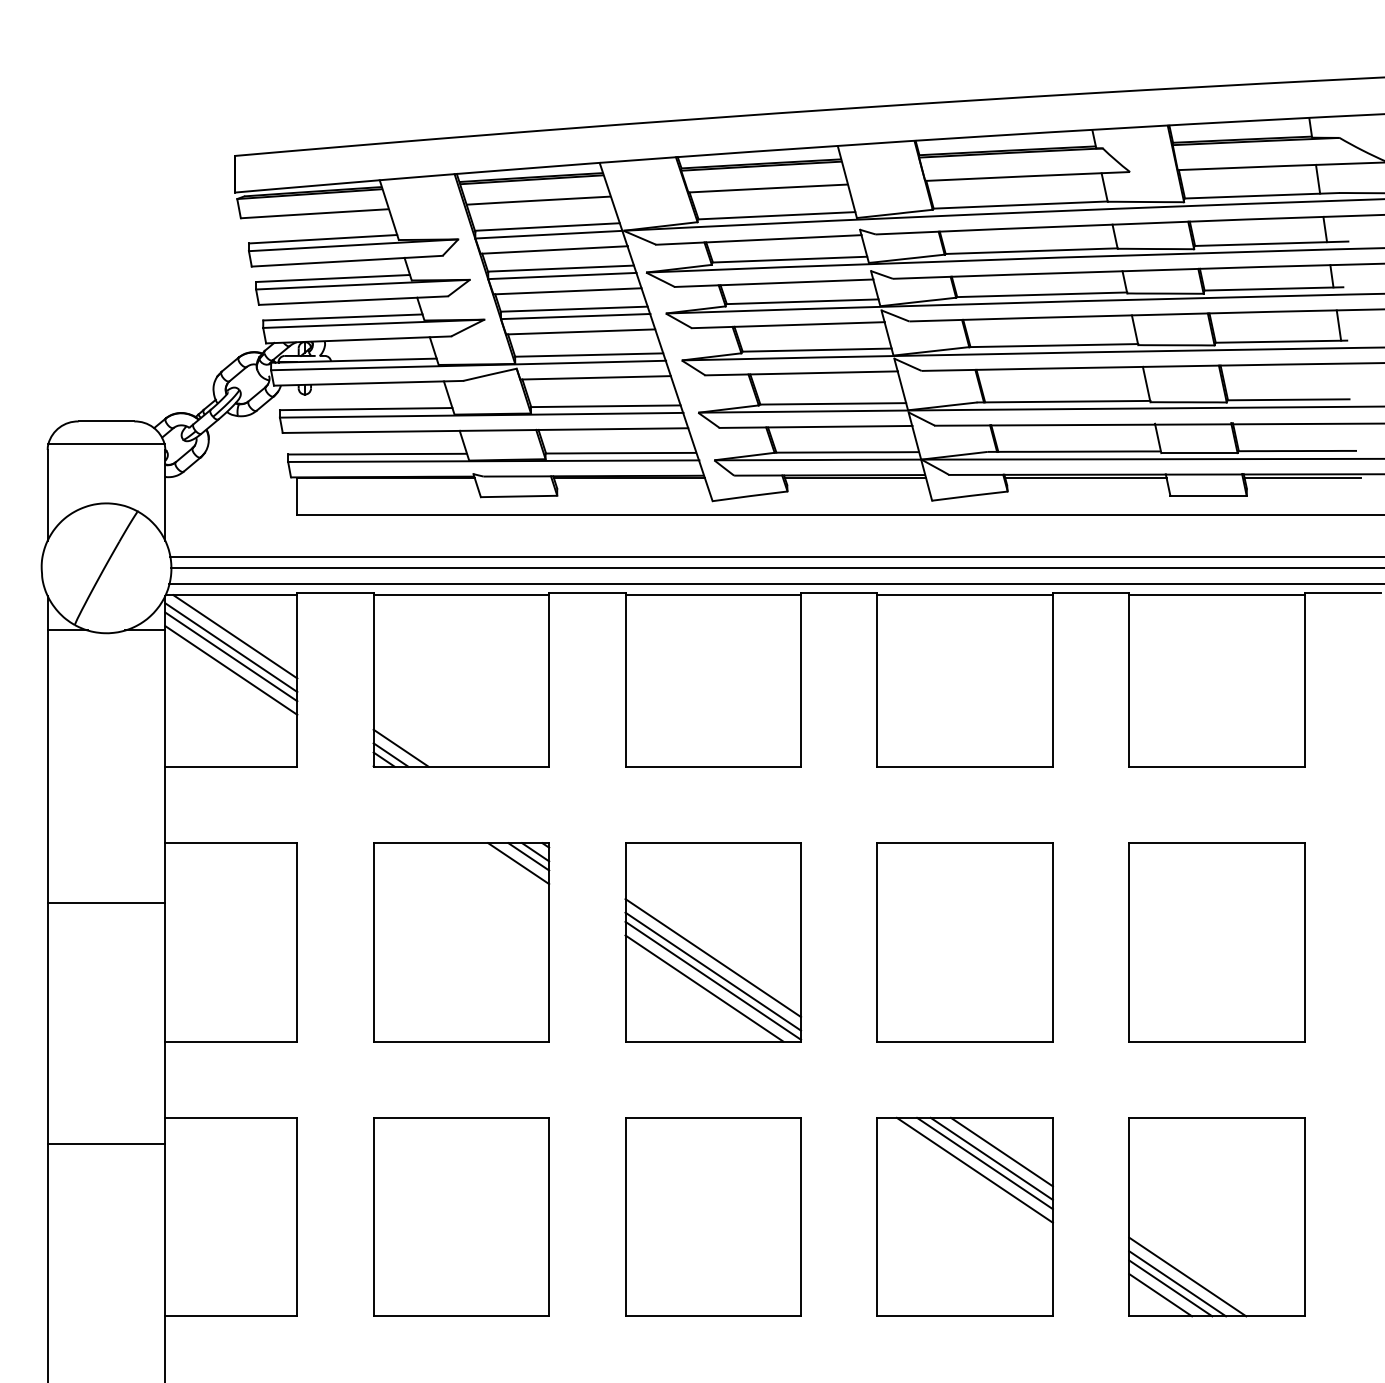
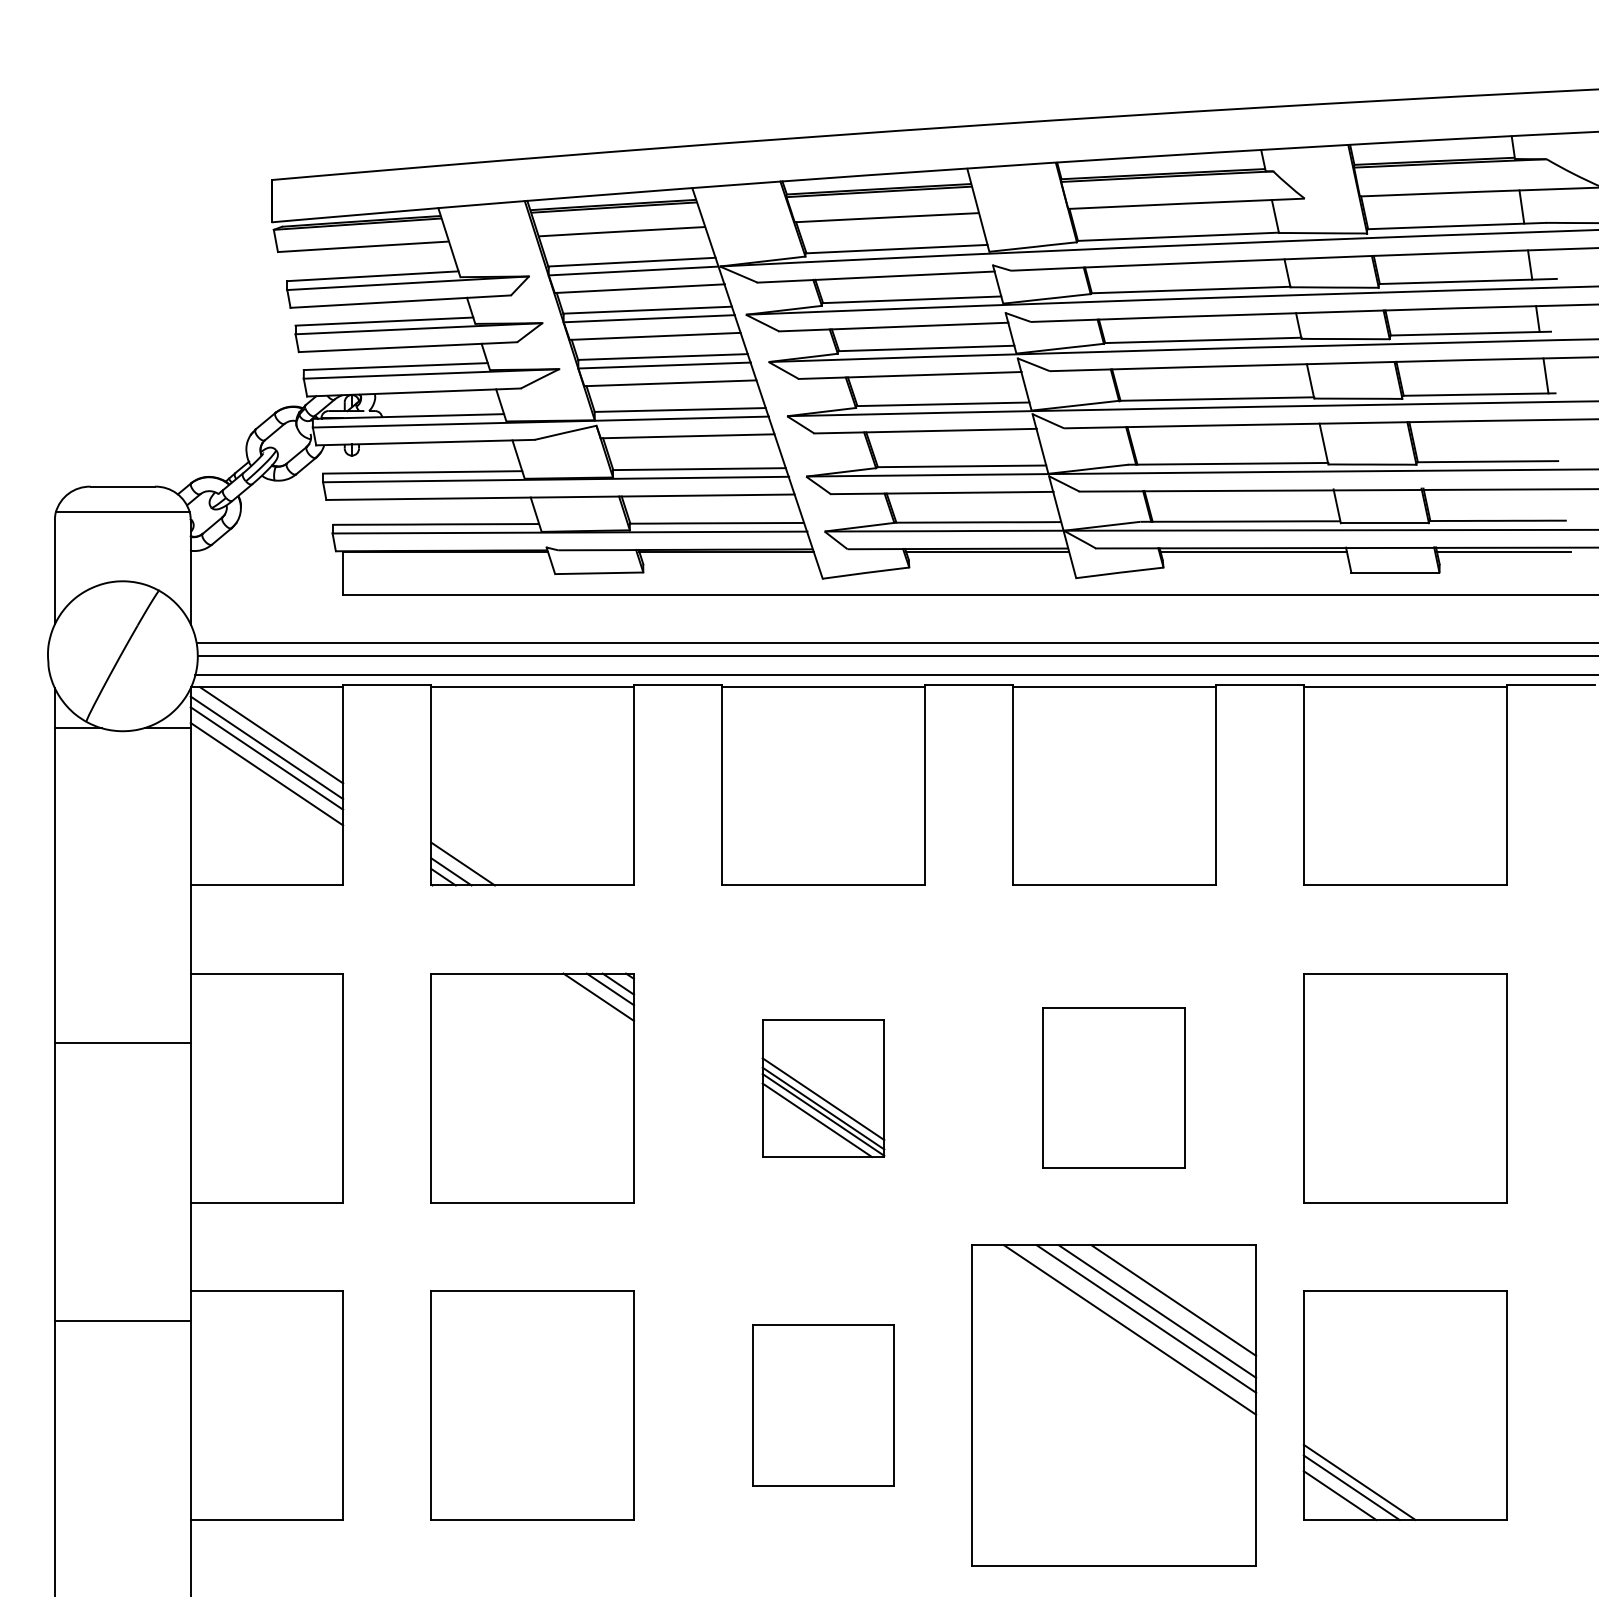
part: (713, 942) -> (823, 1088), size x0.6
part: (965, 942) -> (1114, 1088), size x0.7
part: (965, 1216) -> (1114, 1404), size x1.4
part: (713, 1217) -> (823, 1405), size x0.7
line: (1186, 1276) -> (1370, 1474), removed

